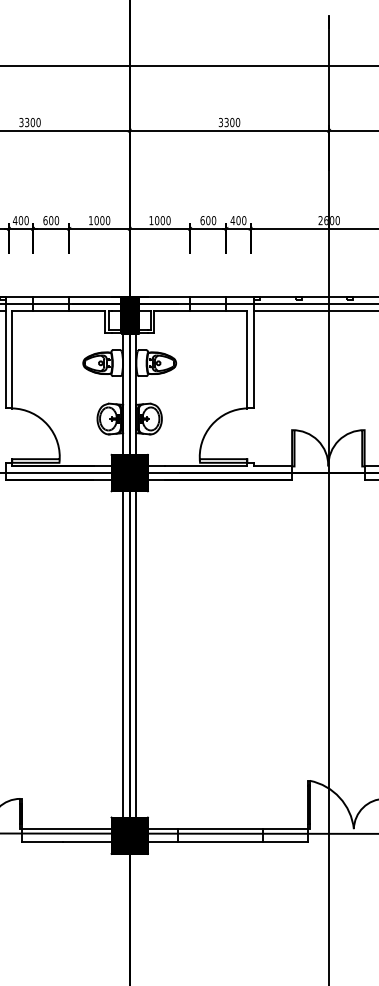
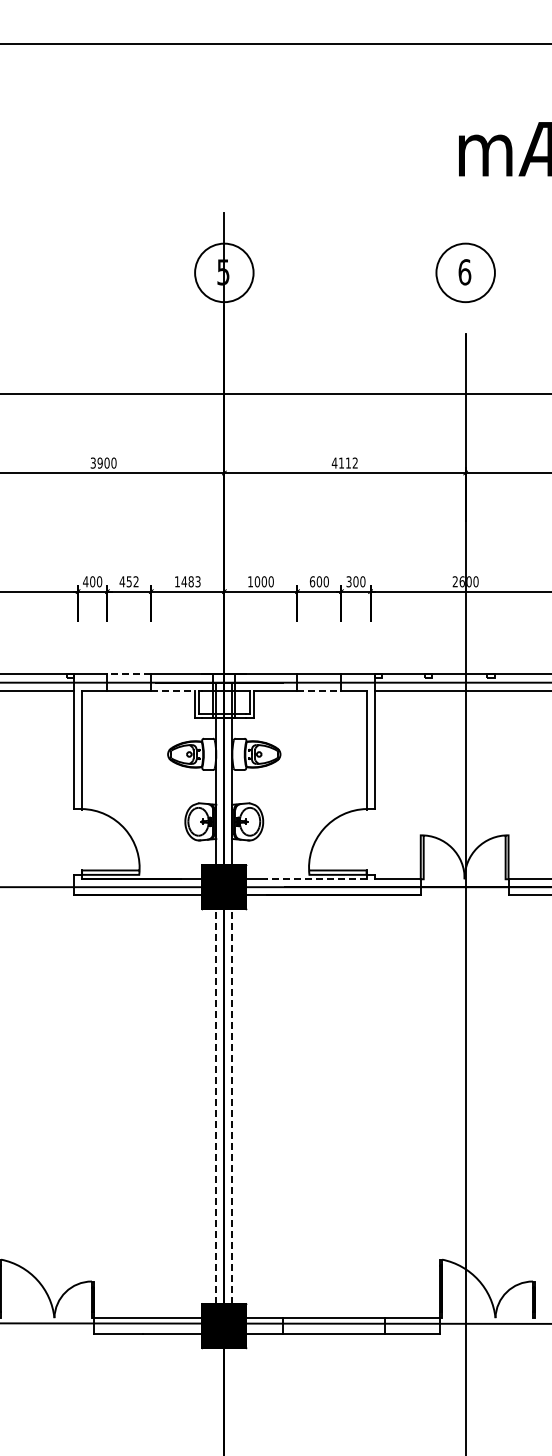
text: (26, 122) -> (99, 462), 3300 -> 3900
text: (229, 122) -> (344, 462), 3300 -> 4112
text: (50, 220) -> (128, 581), 600 -> 452
text: (101, 220) -> (190, 581), 1000 -> 1483
text: (232, 220) -> (348, 581), 400 -> 300
line: (51, 297) -> (129, 674), solid -> dashed
line: (86, 310) -> (172, 690), solid -> dashed
line: (208, 310) -> (319, 690), solid -> dashed
hatch: (129, 315) -> (224, 696), removed
line: (206, 466) -> (317, 879), solid -> dashed
line: (123, 660) -> (216, 1114), solid -> dashed
line: (136, 660) -> (232, 1114), solid -> dashed

